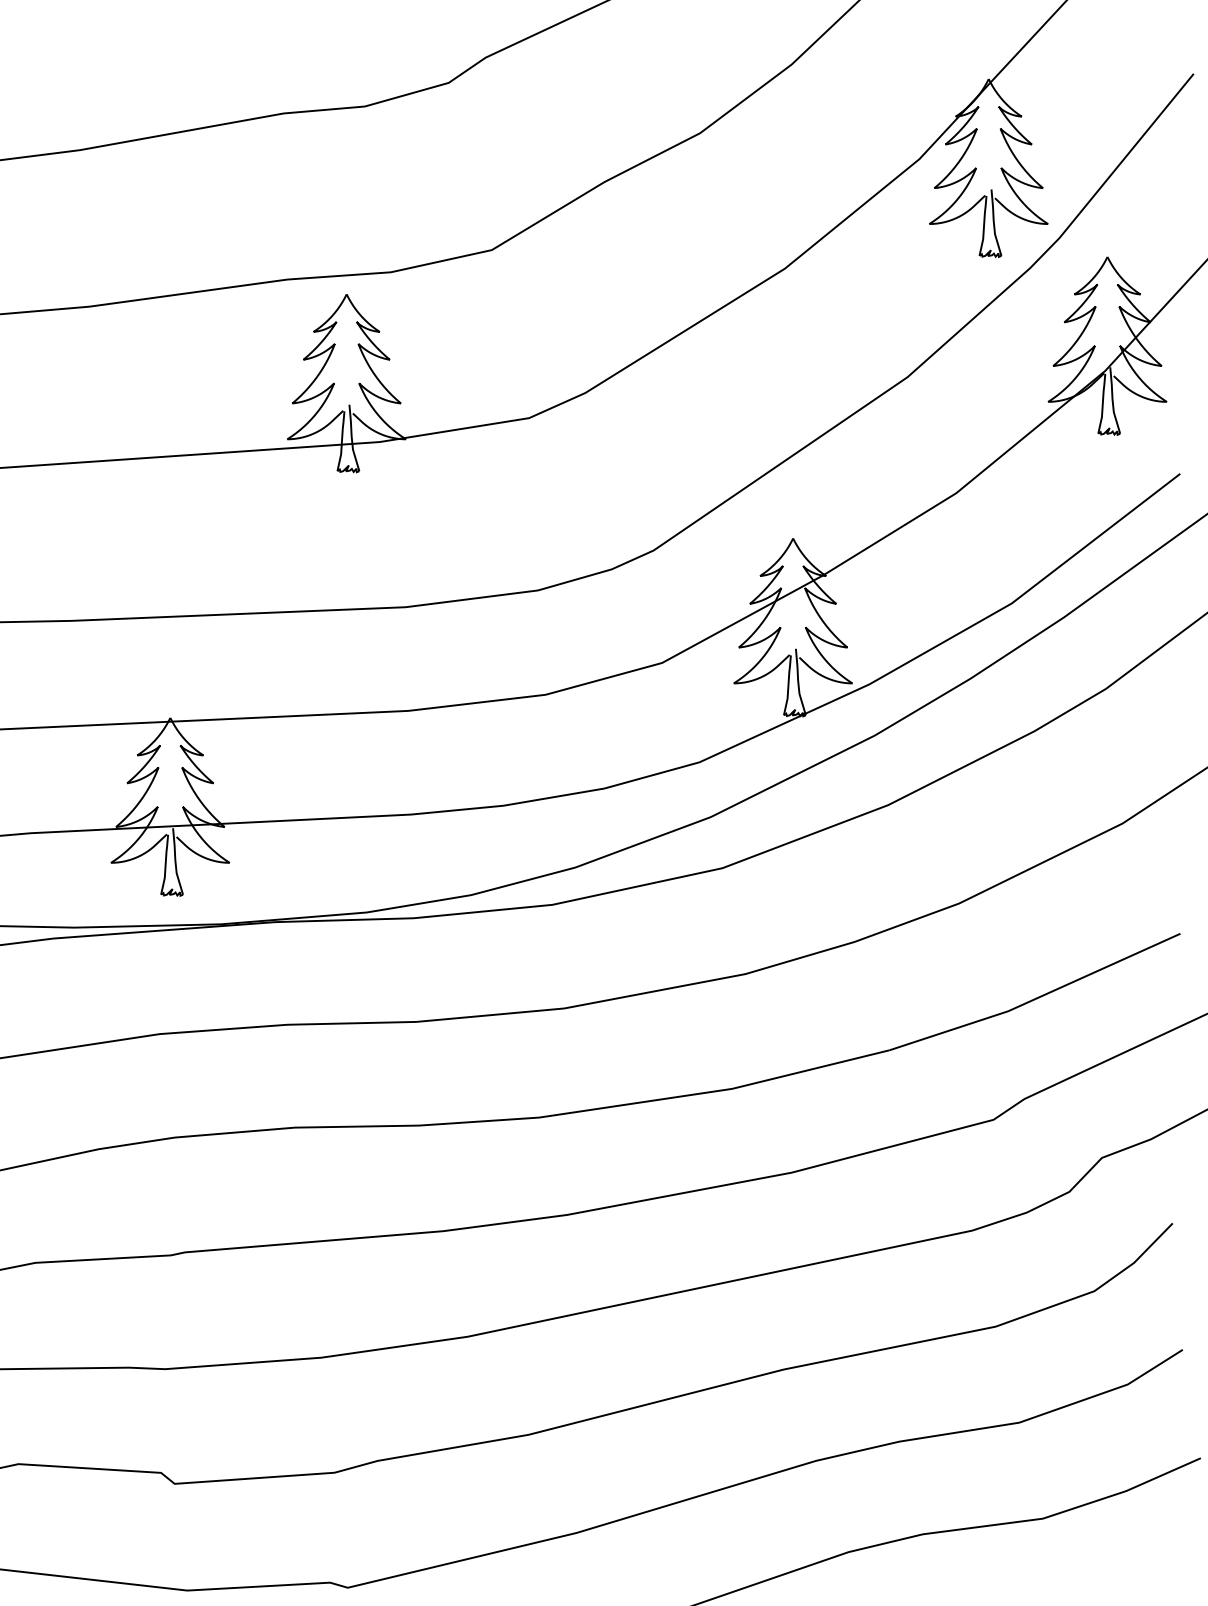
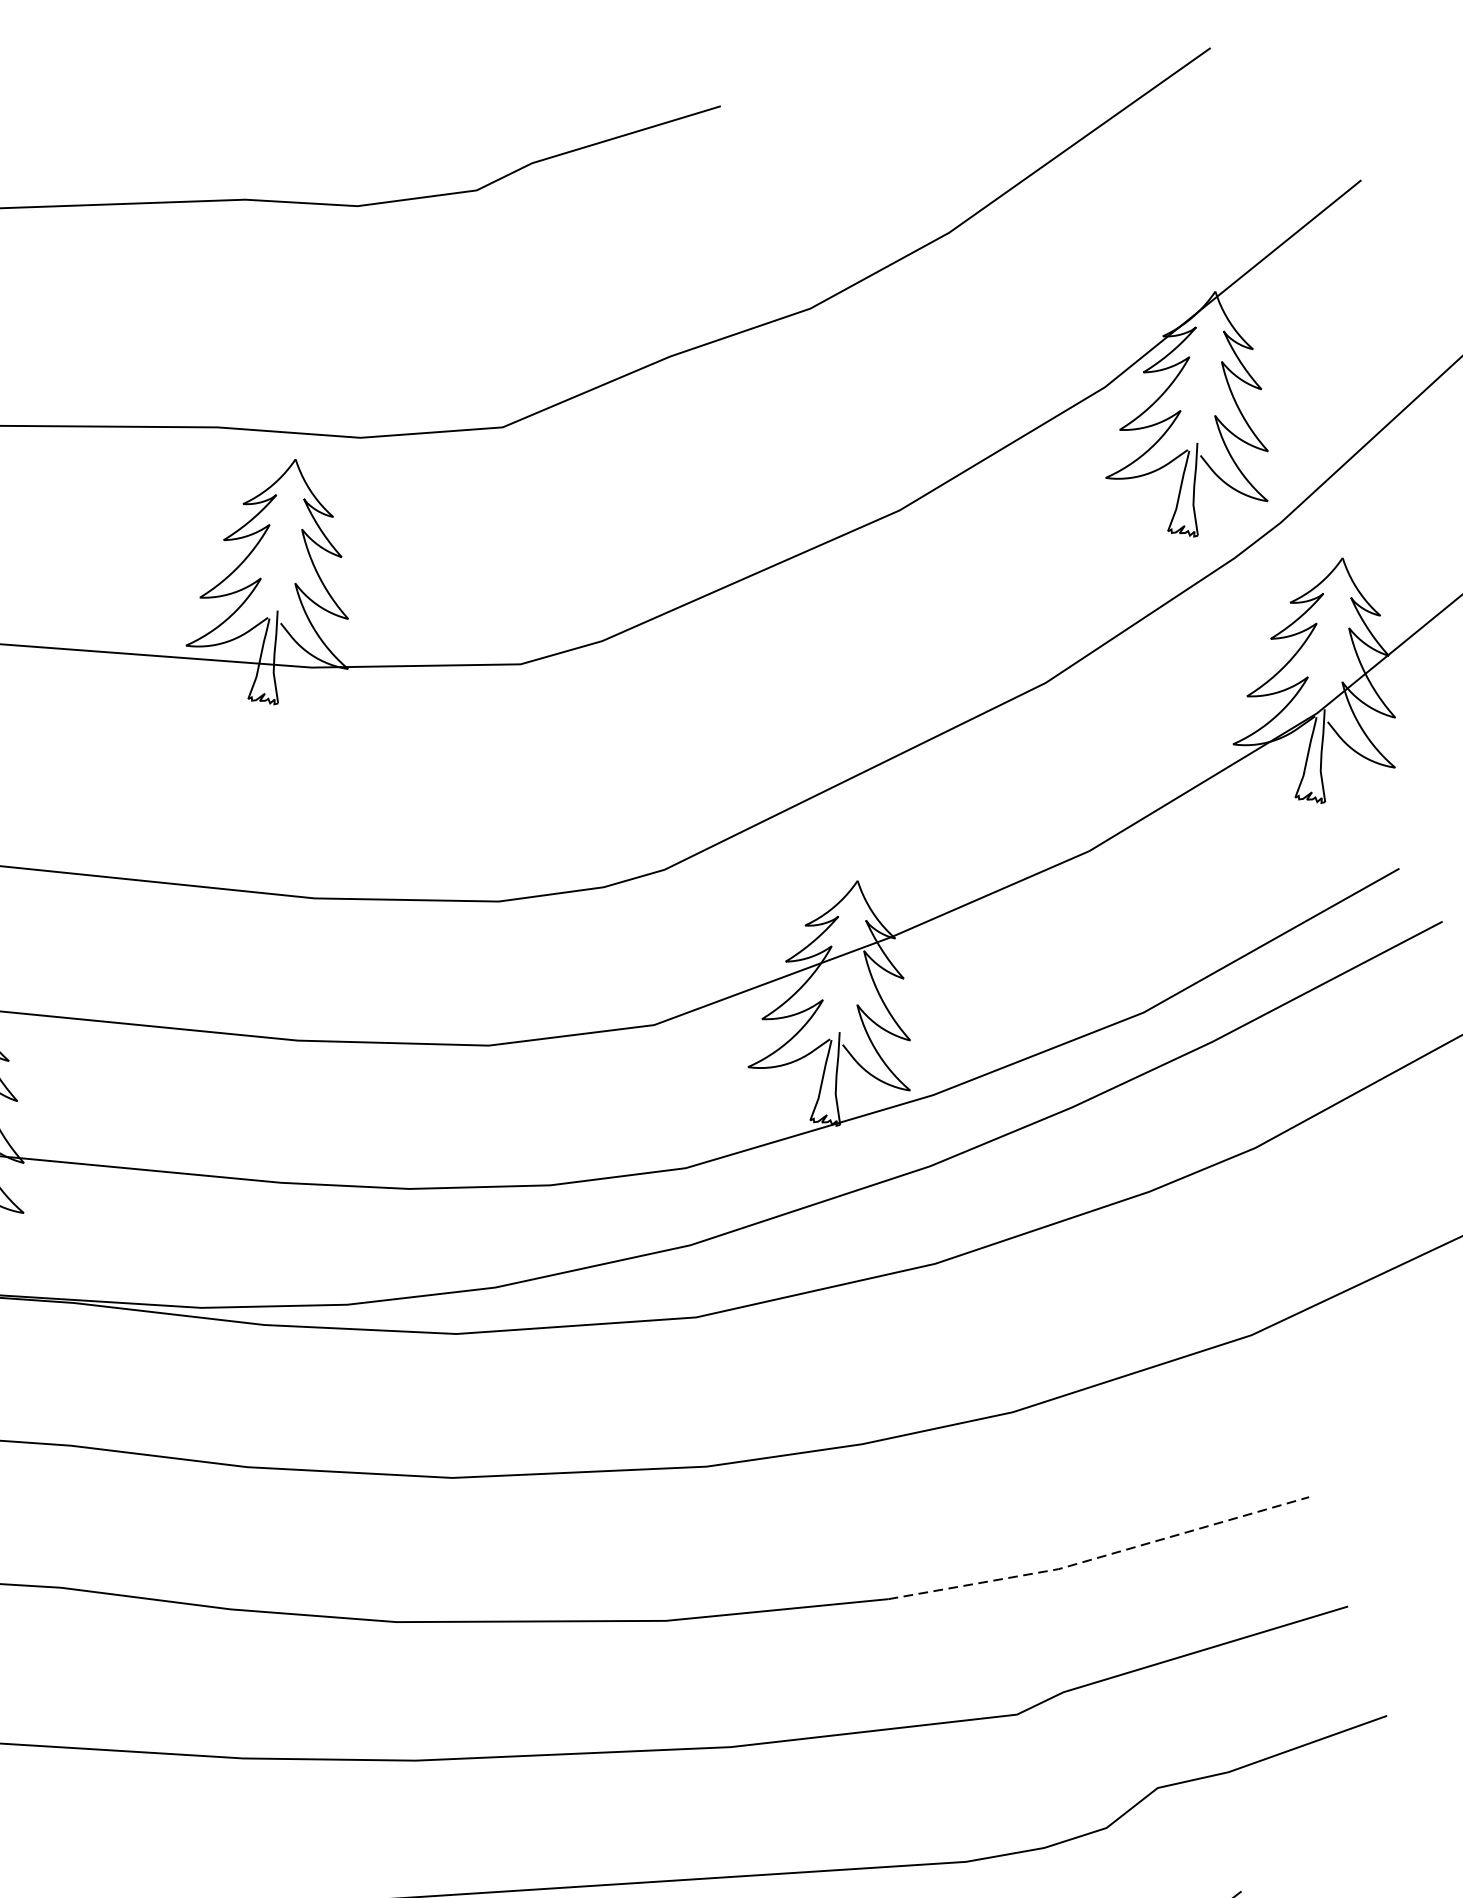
line: (1036, 998) -> (1099, 1557), solid -> dashed

